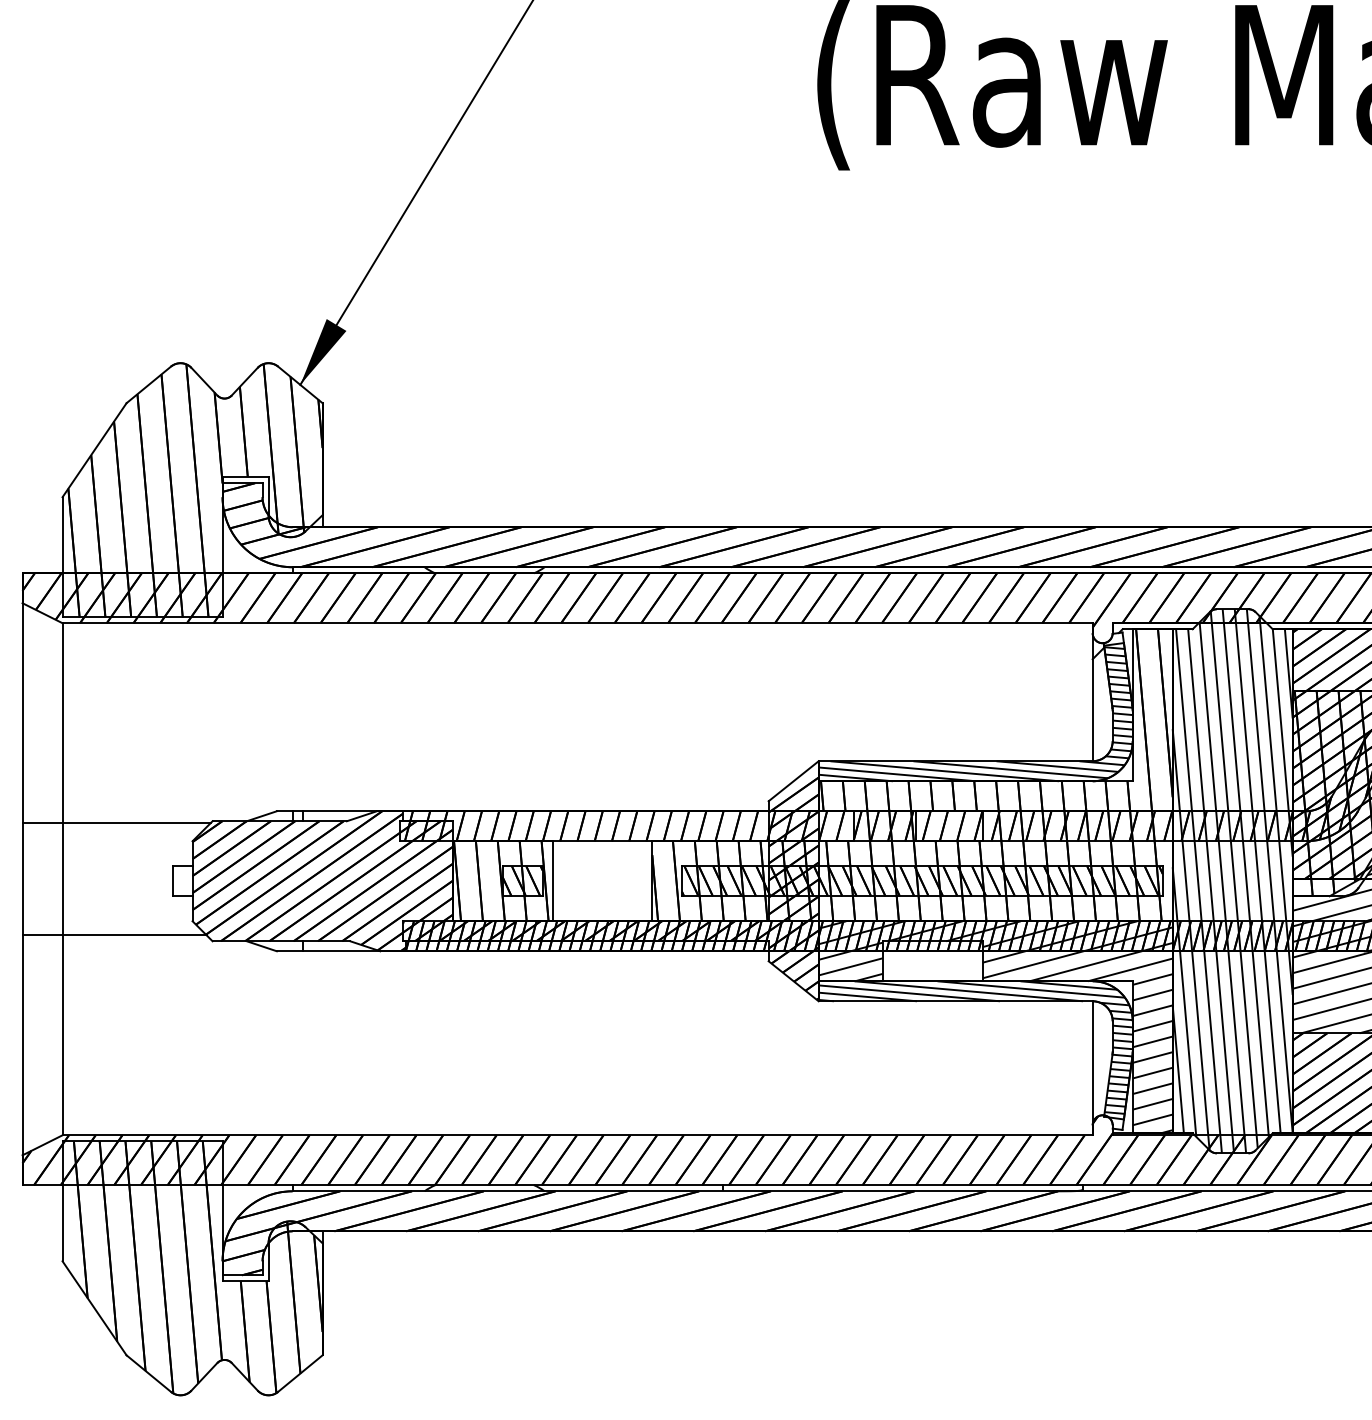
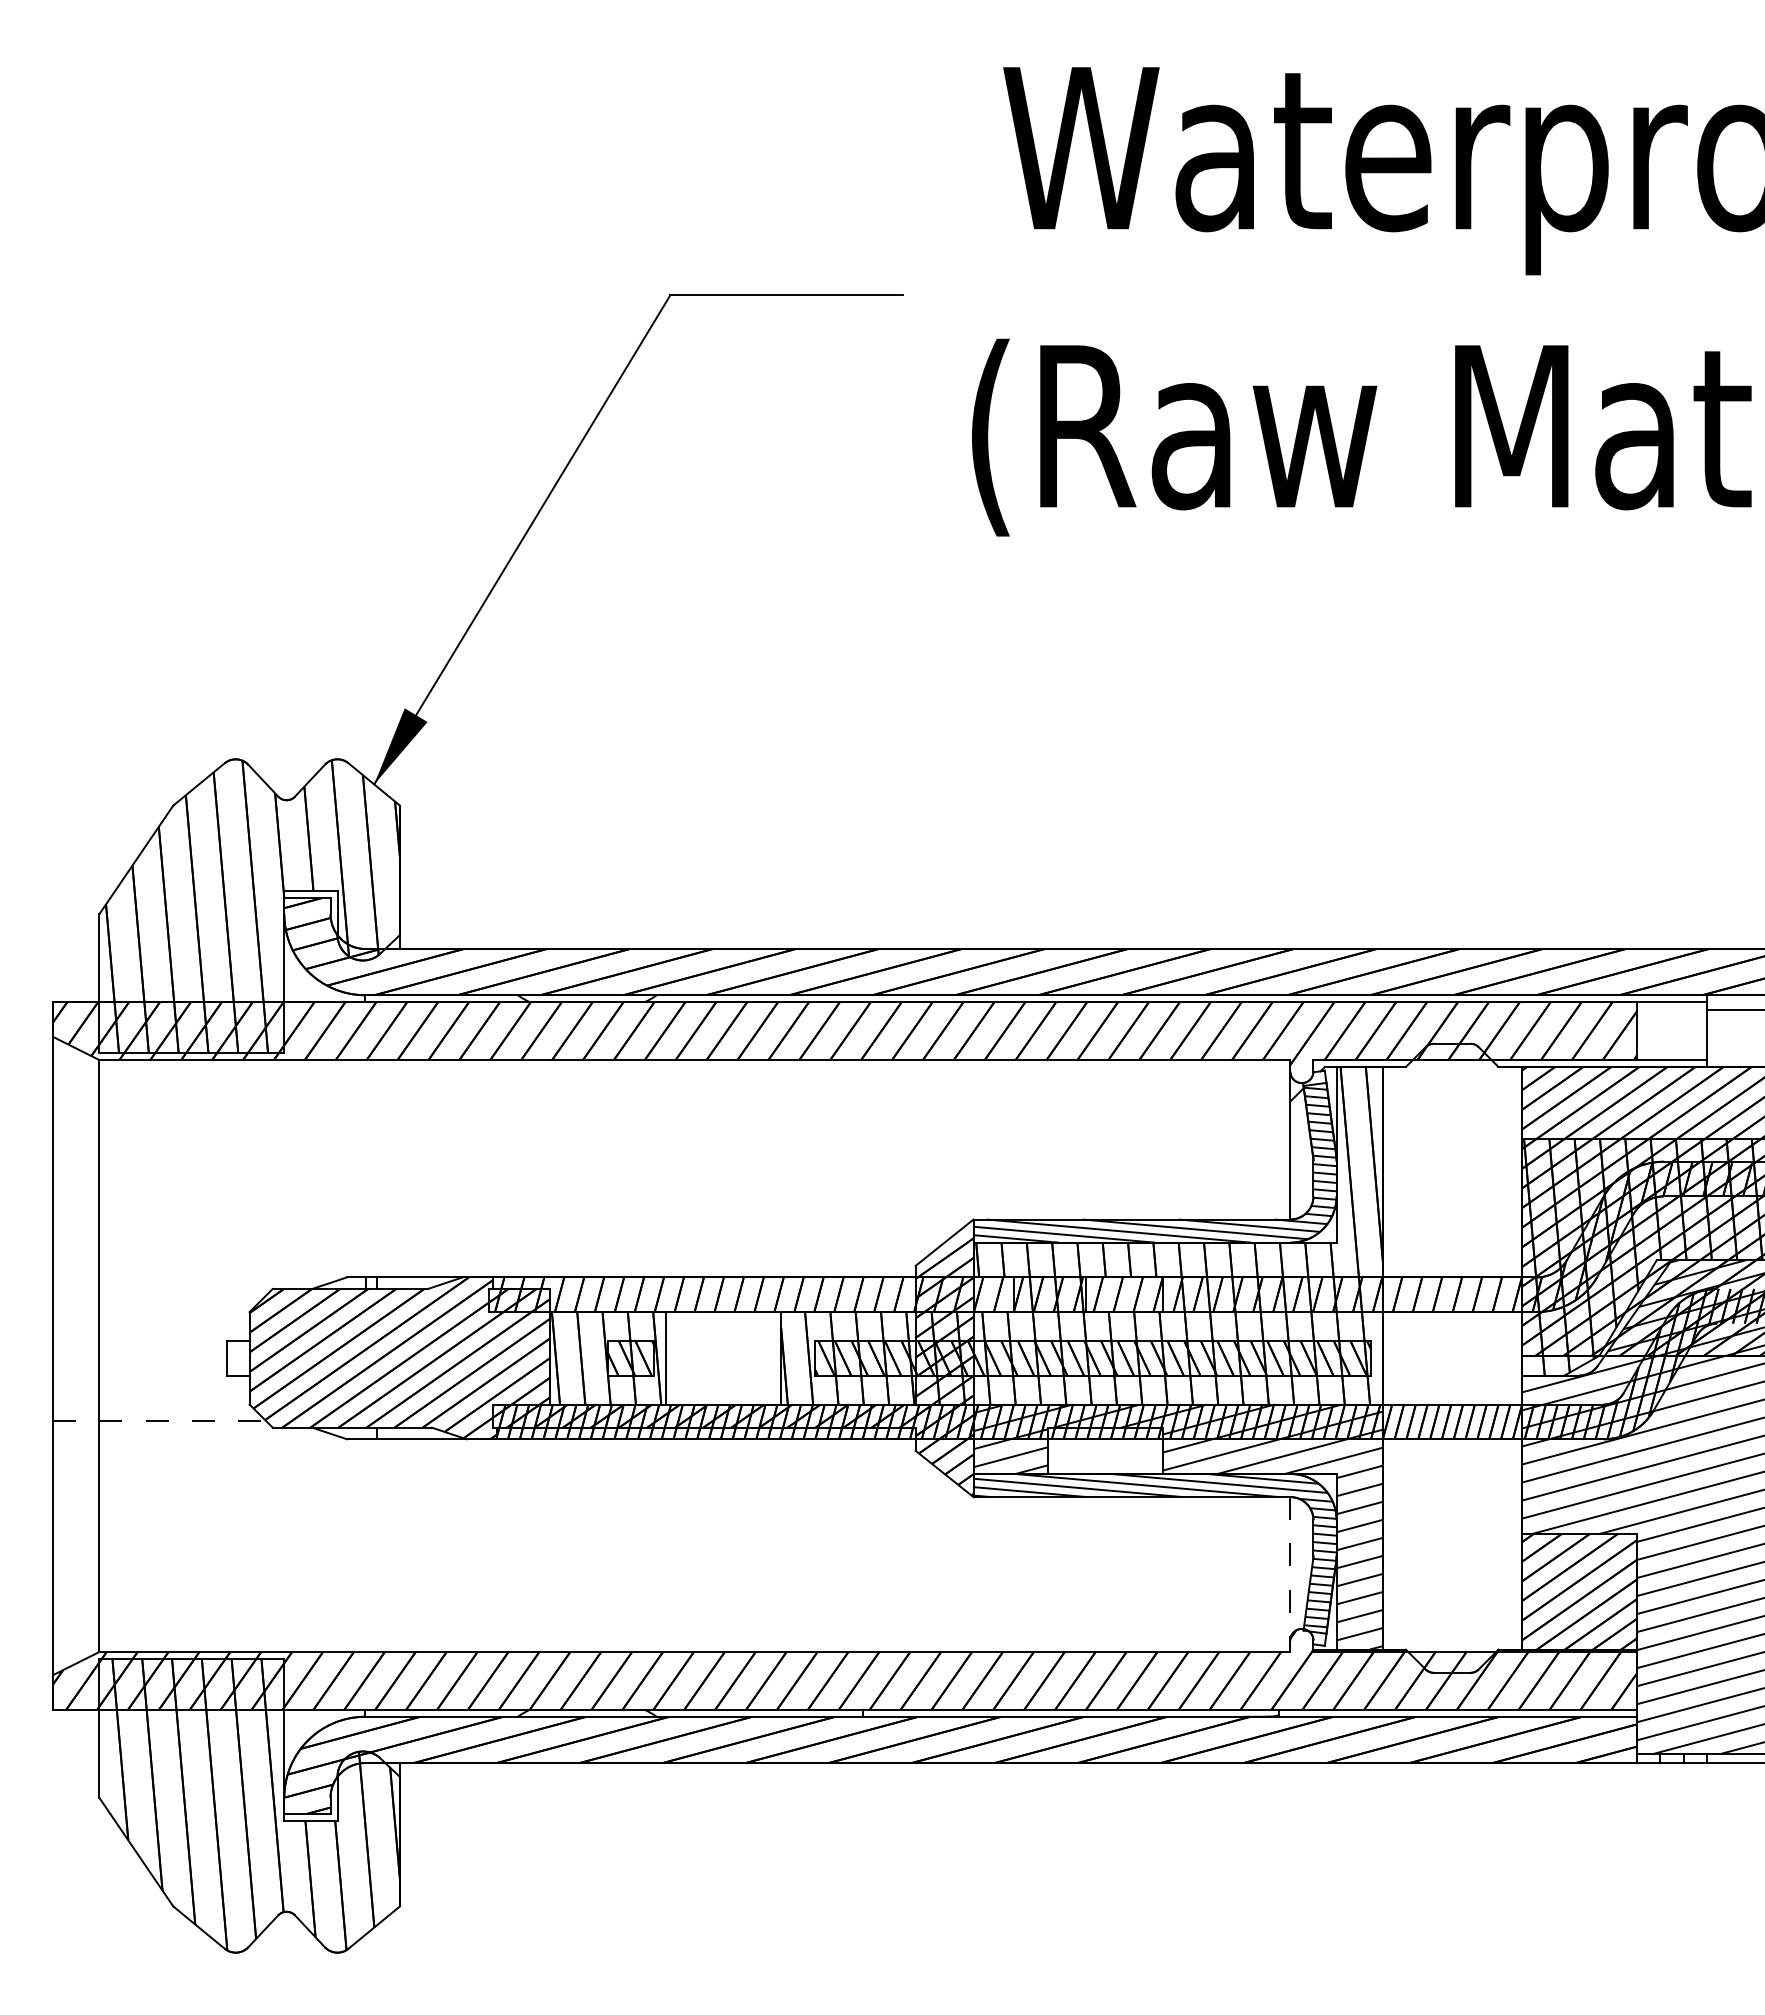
line: (116, 823) -> (161, 1291), removed
hatch: (1232, 880) -> (1451, 1357), removed
line: (114, 935) -> (159, 1420), solid -> dashed
line: (1092, 1069) -> (1290, 1575), solid -> dashed

